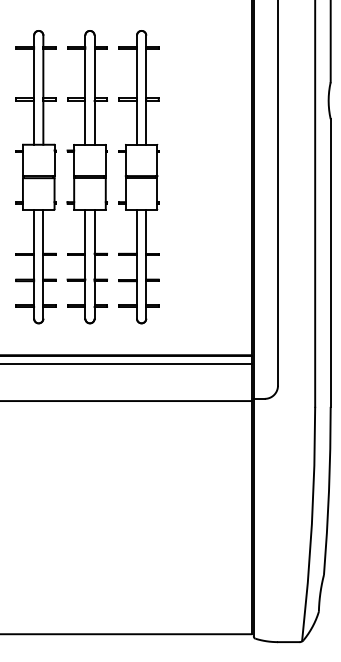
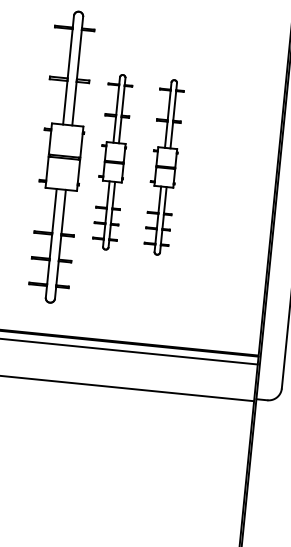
part: (86, 177) -> (111, 162), size x0.6
part: (138, 177) -> (163, 167), size x0.6

